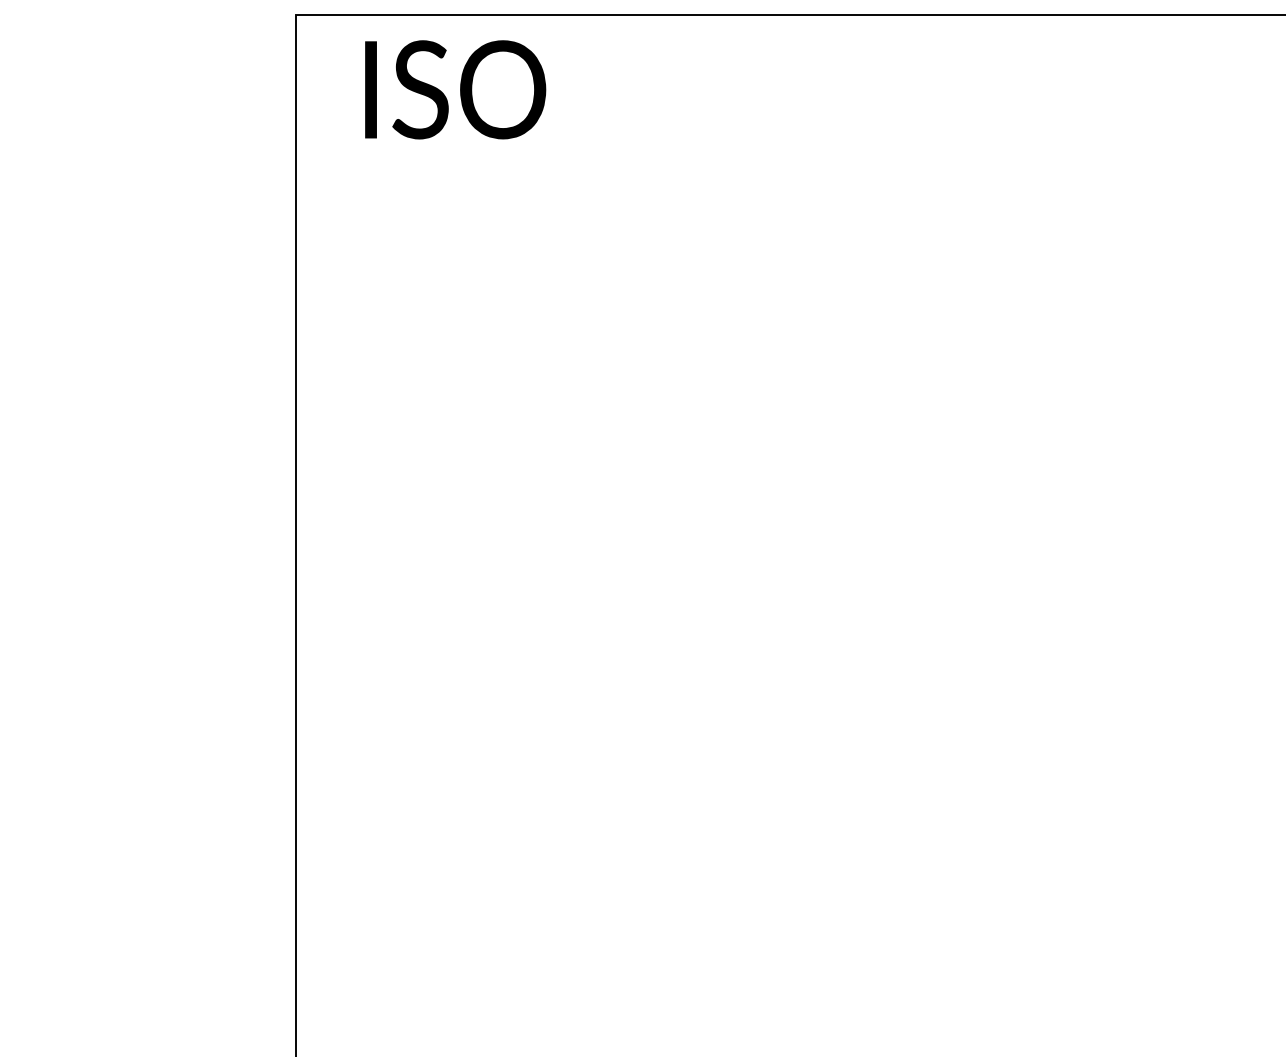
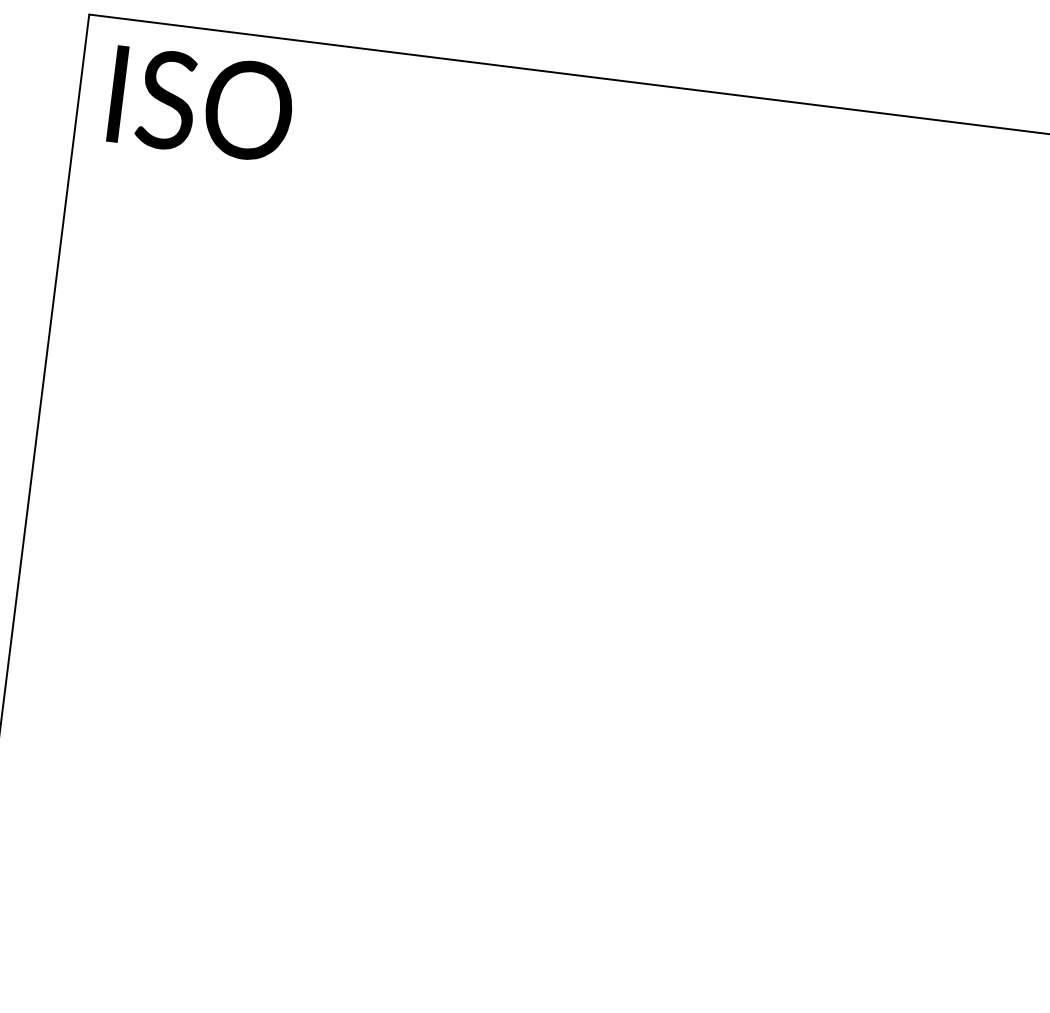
text: (455, 89) -> (201, 104), moved

